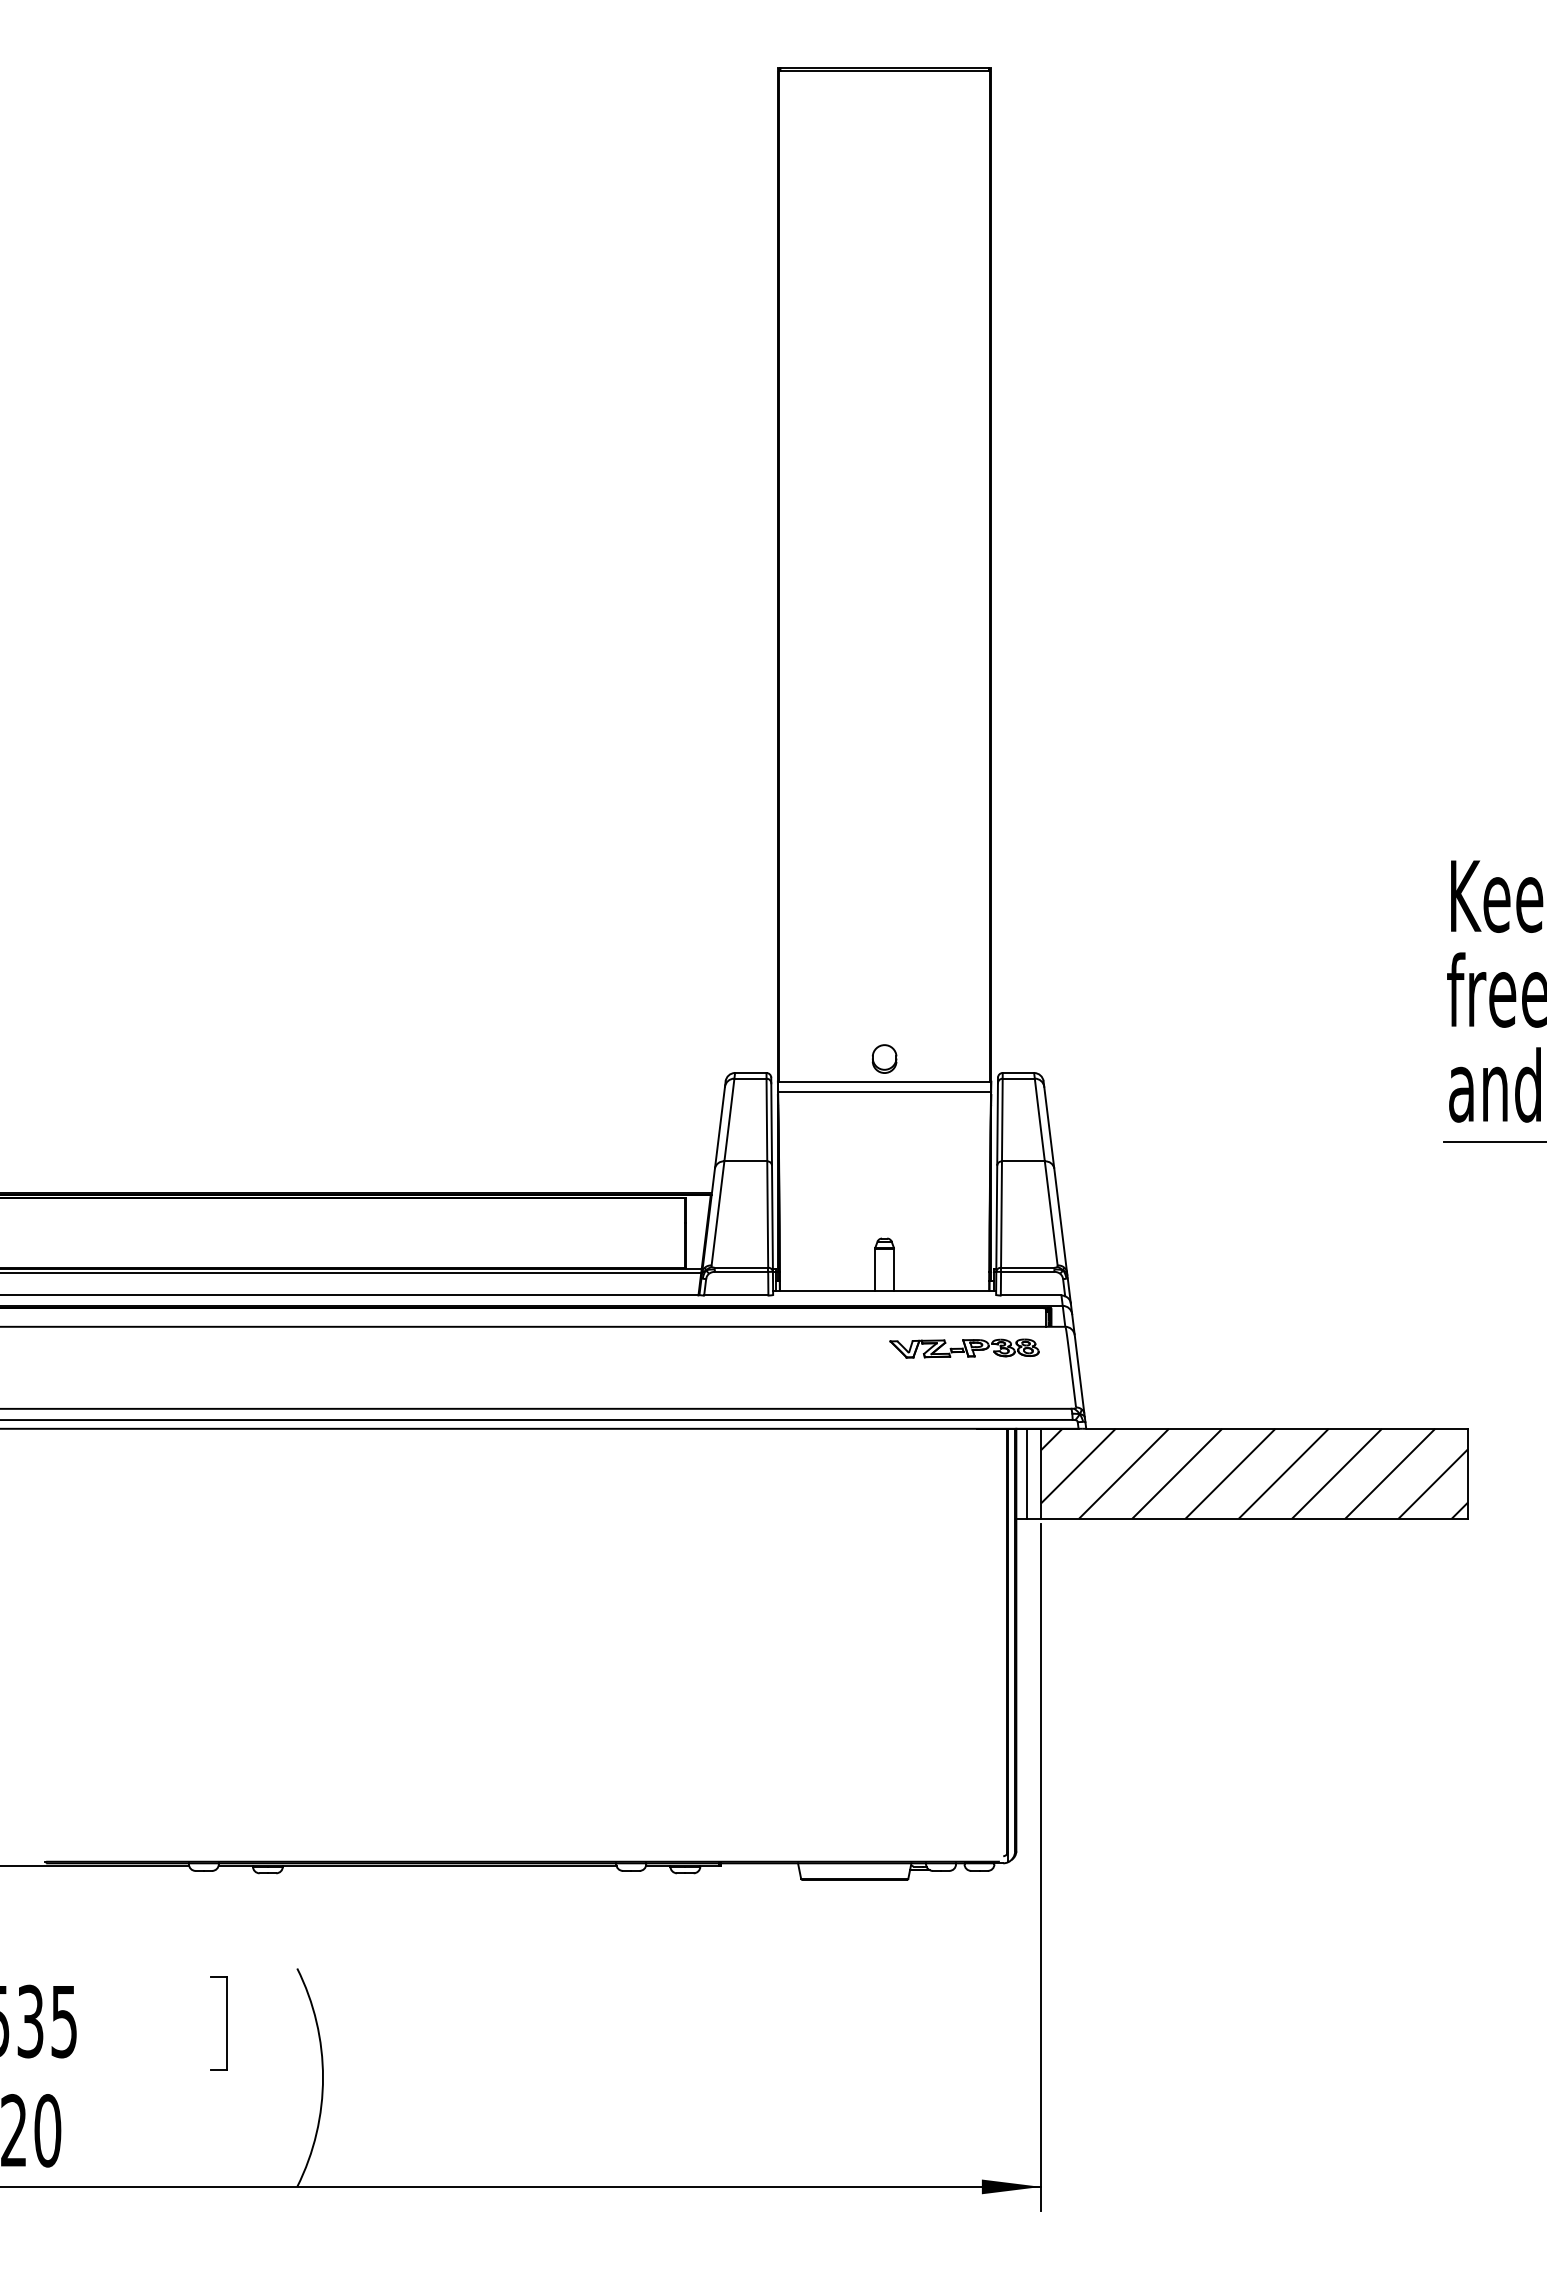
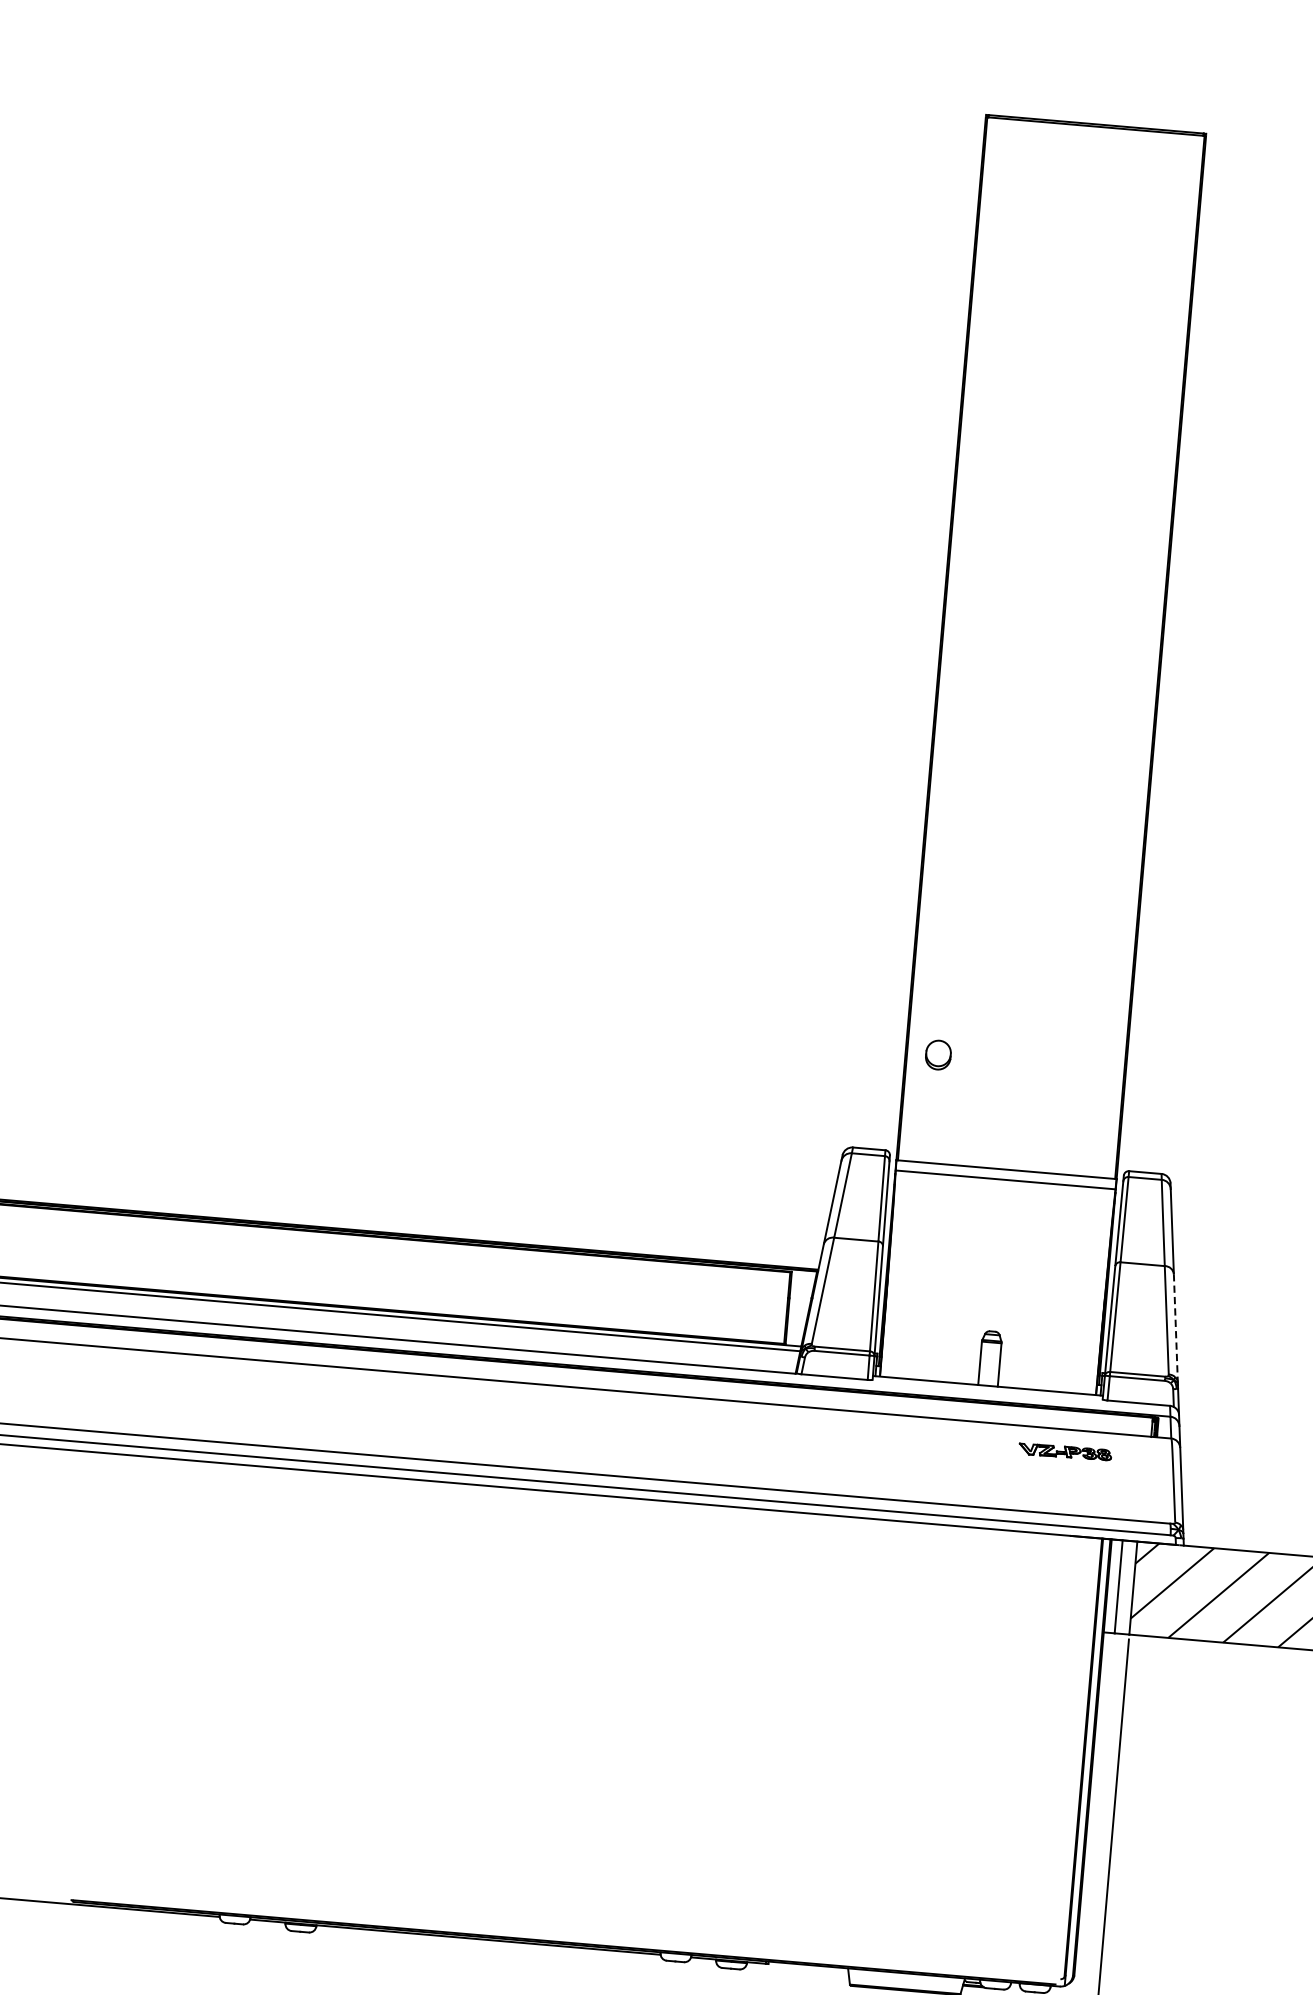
part: (884, 1058) -> (938, 1054), moved
line: (1060, 1220) -> (1175, 1328), solid -> dashed
part: (964, 1348) -> (1065, 1451), size x0.6

